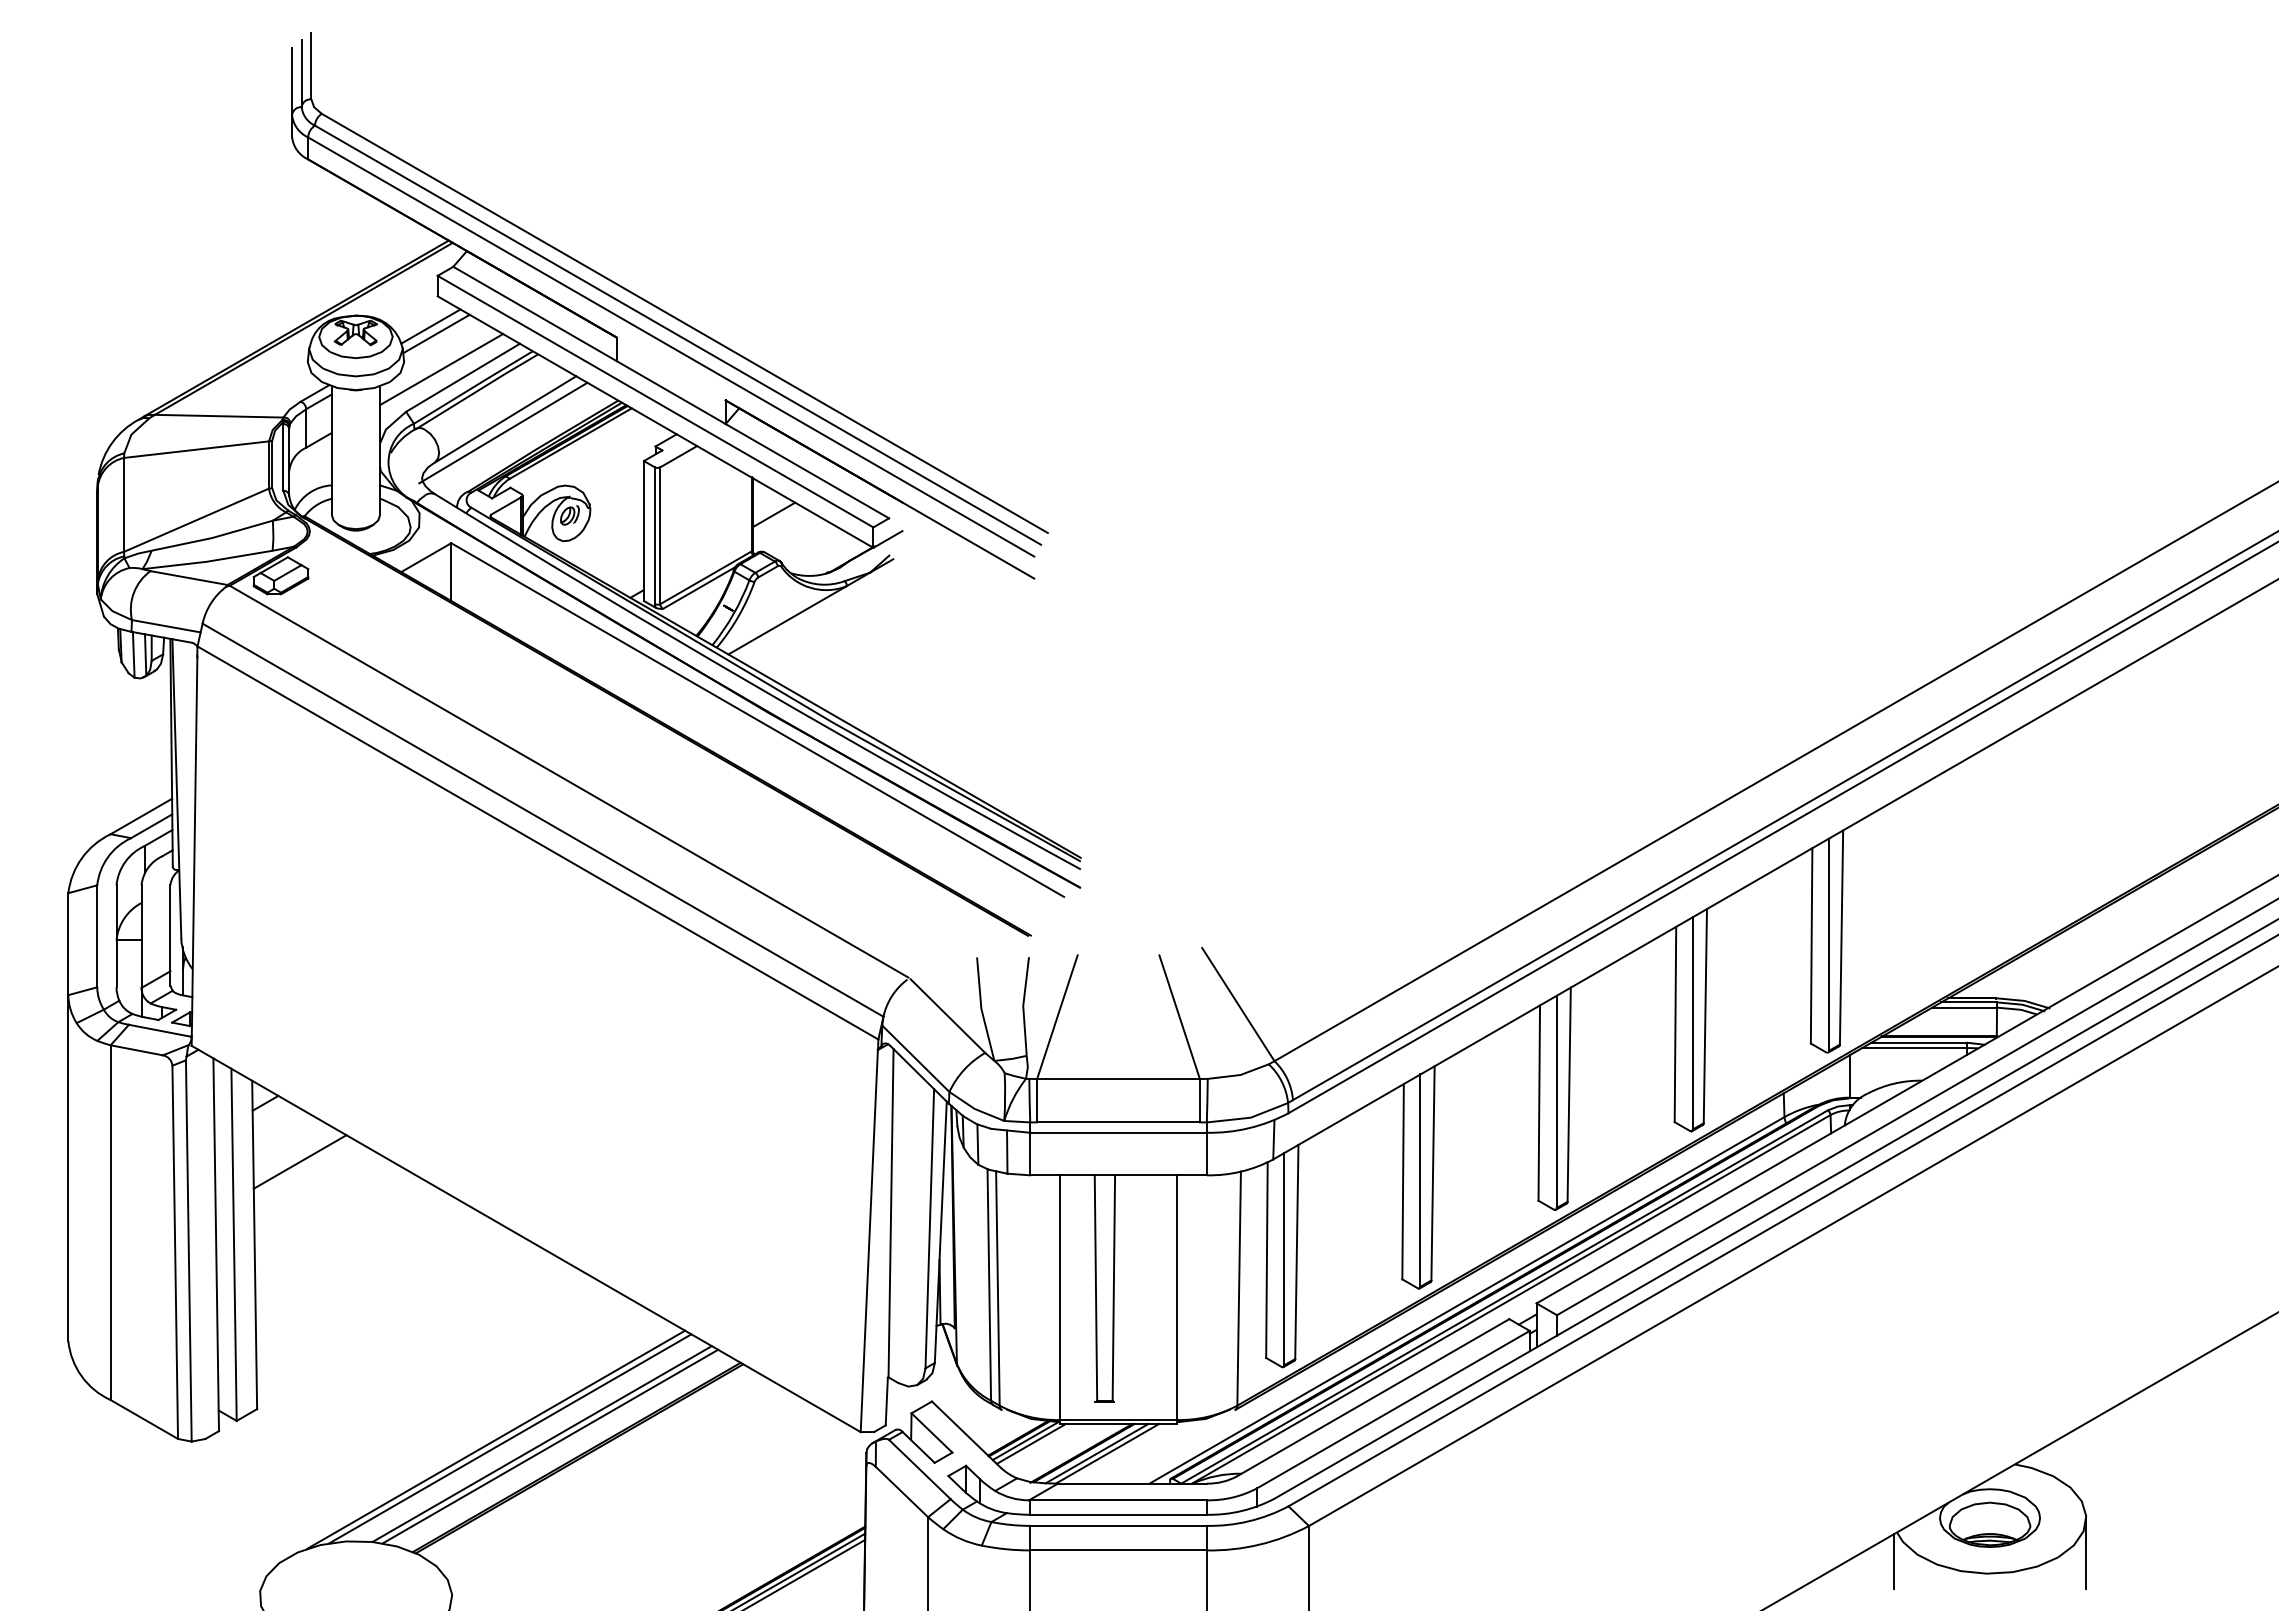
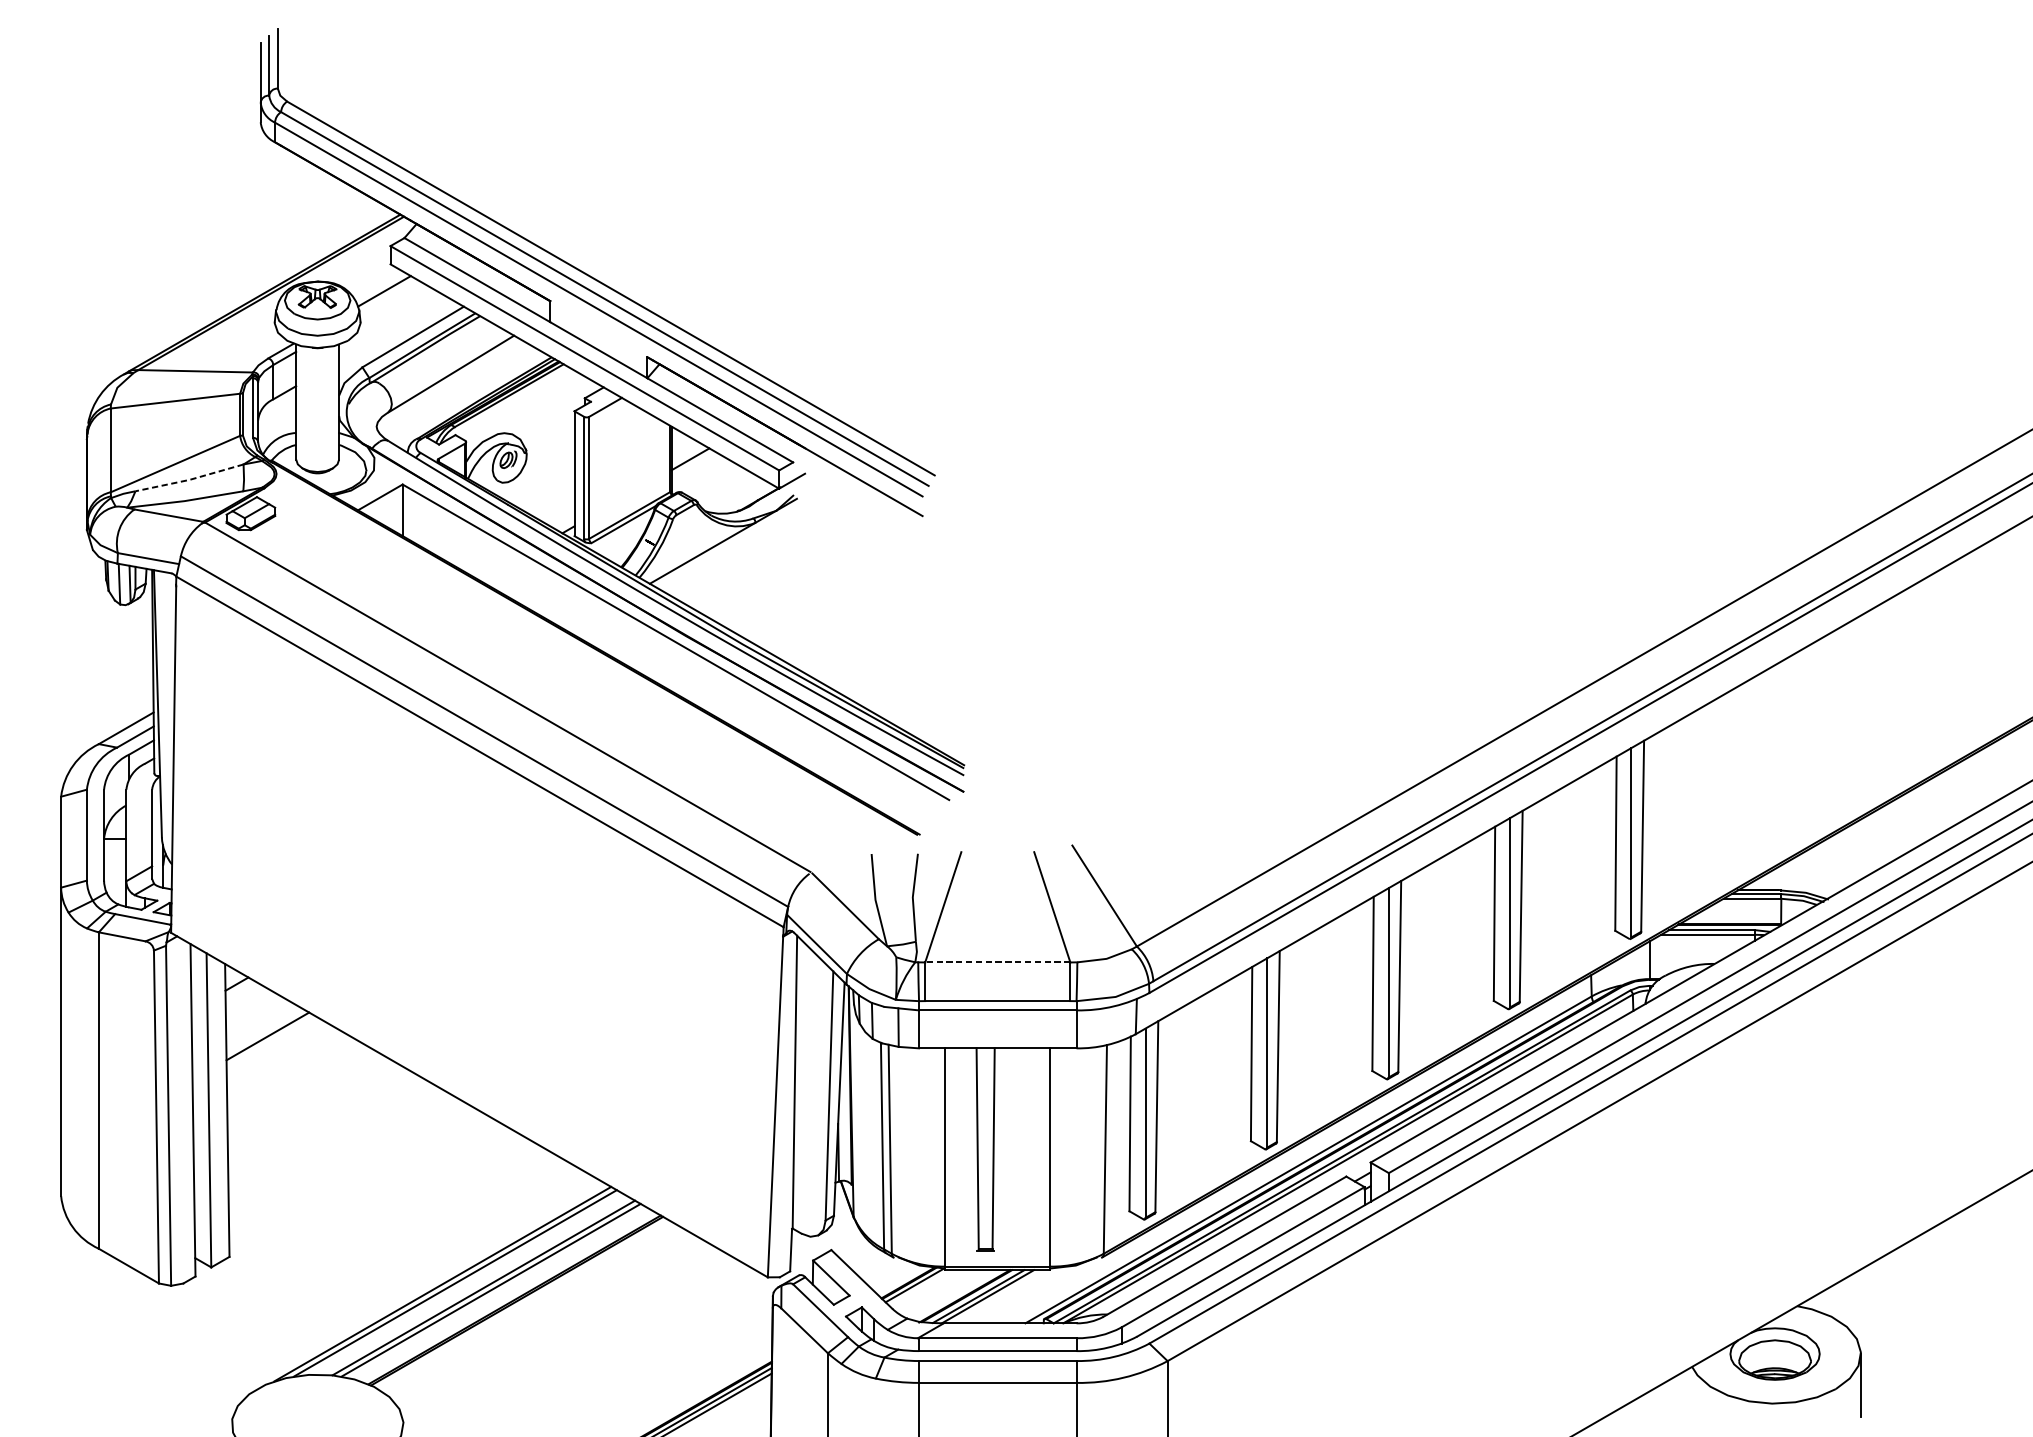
line: (436, 333) -> (389, 297), removed
line: (441, 369) -> (393, 329), removed
line: (503, 432) -> (449, 385), removed
line: (212, 538) -> (189, 480), solid -> dashed
line: (1118, 1079) -> (997, 962), solid -> dashed
line: (1031, 1443) -> (920, 1287), removed
line: (1893, 1561) -> (1688, 1392), removed

